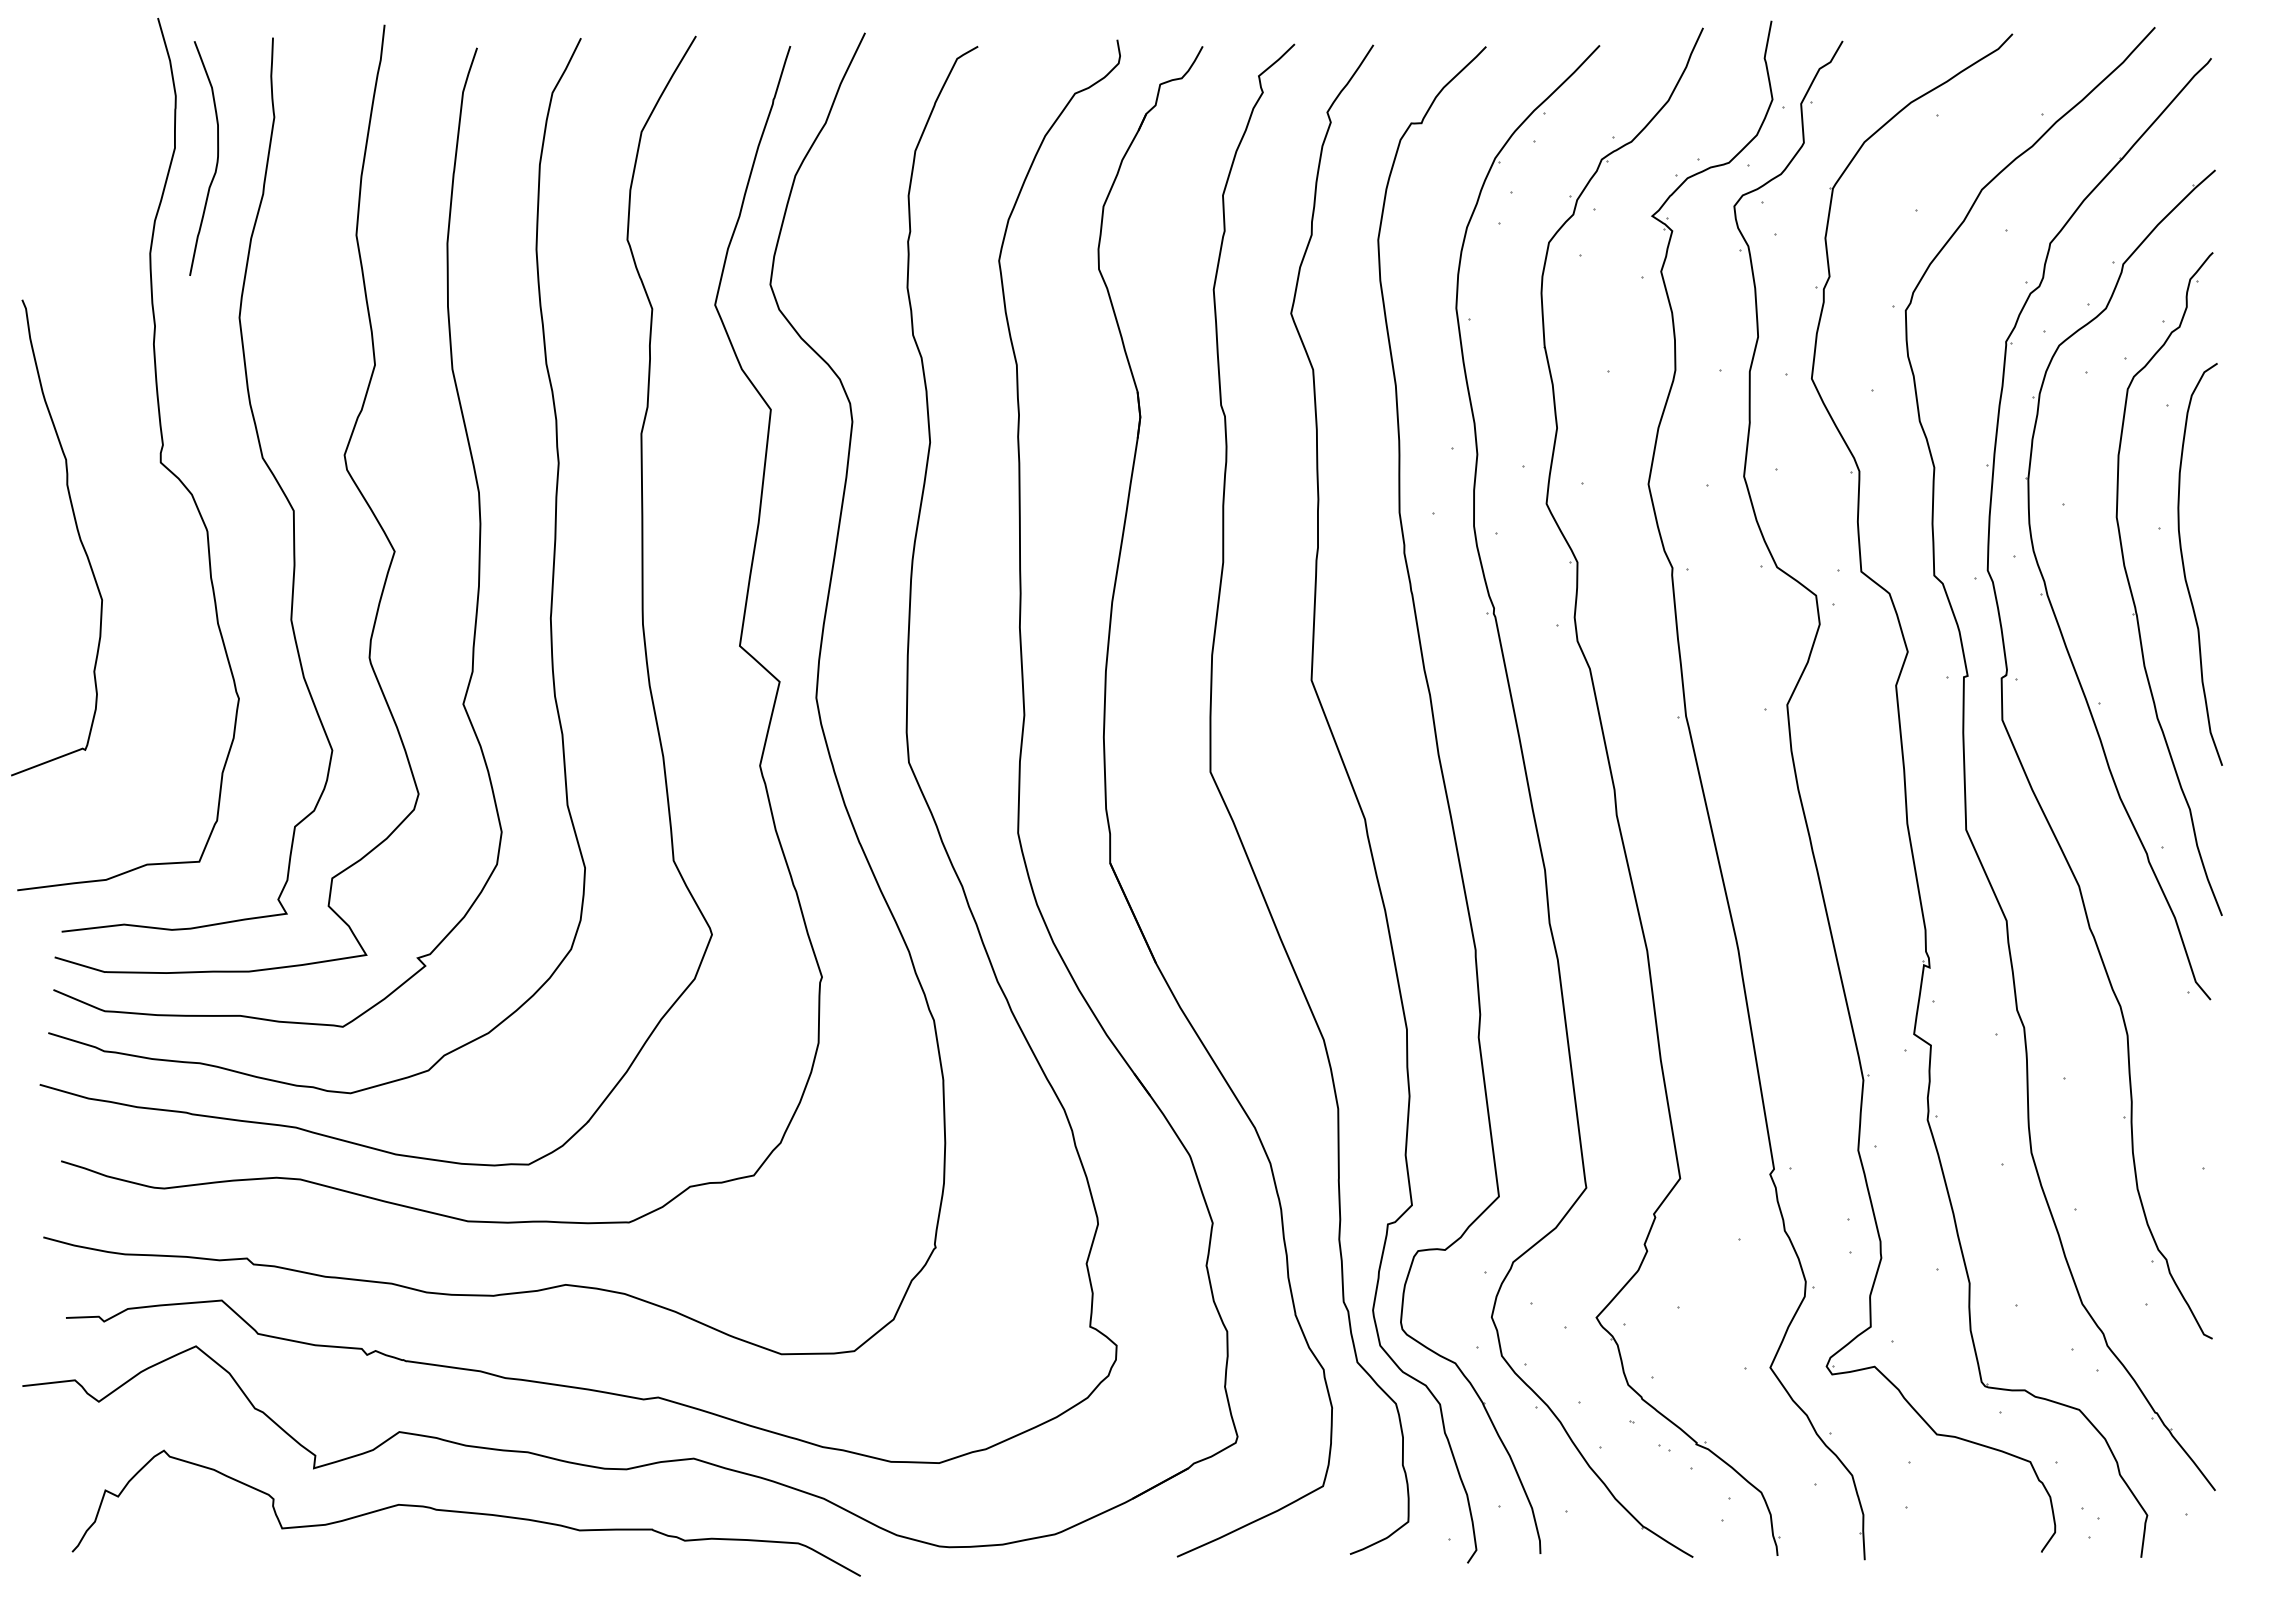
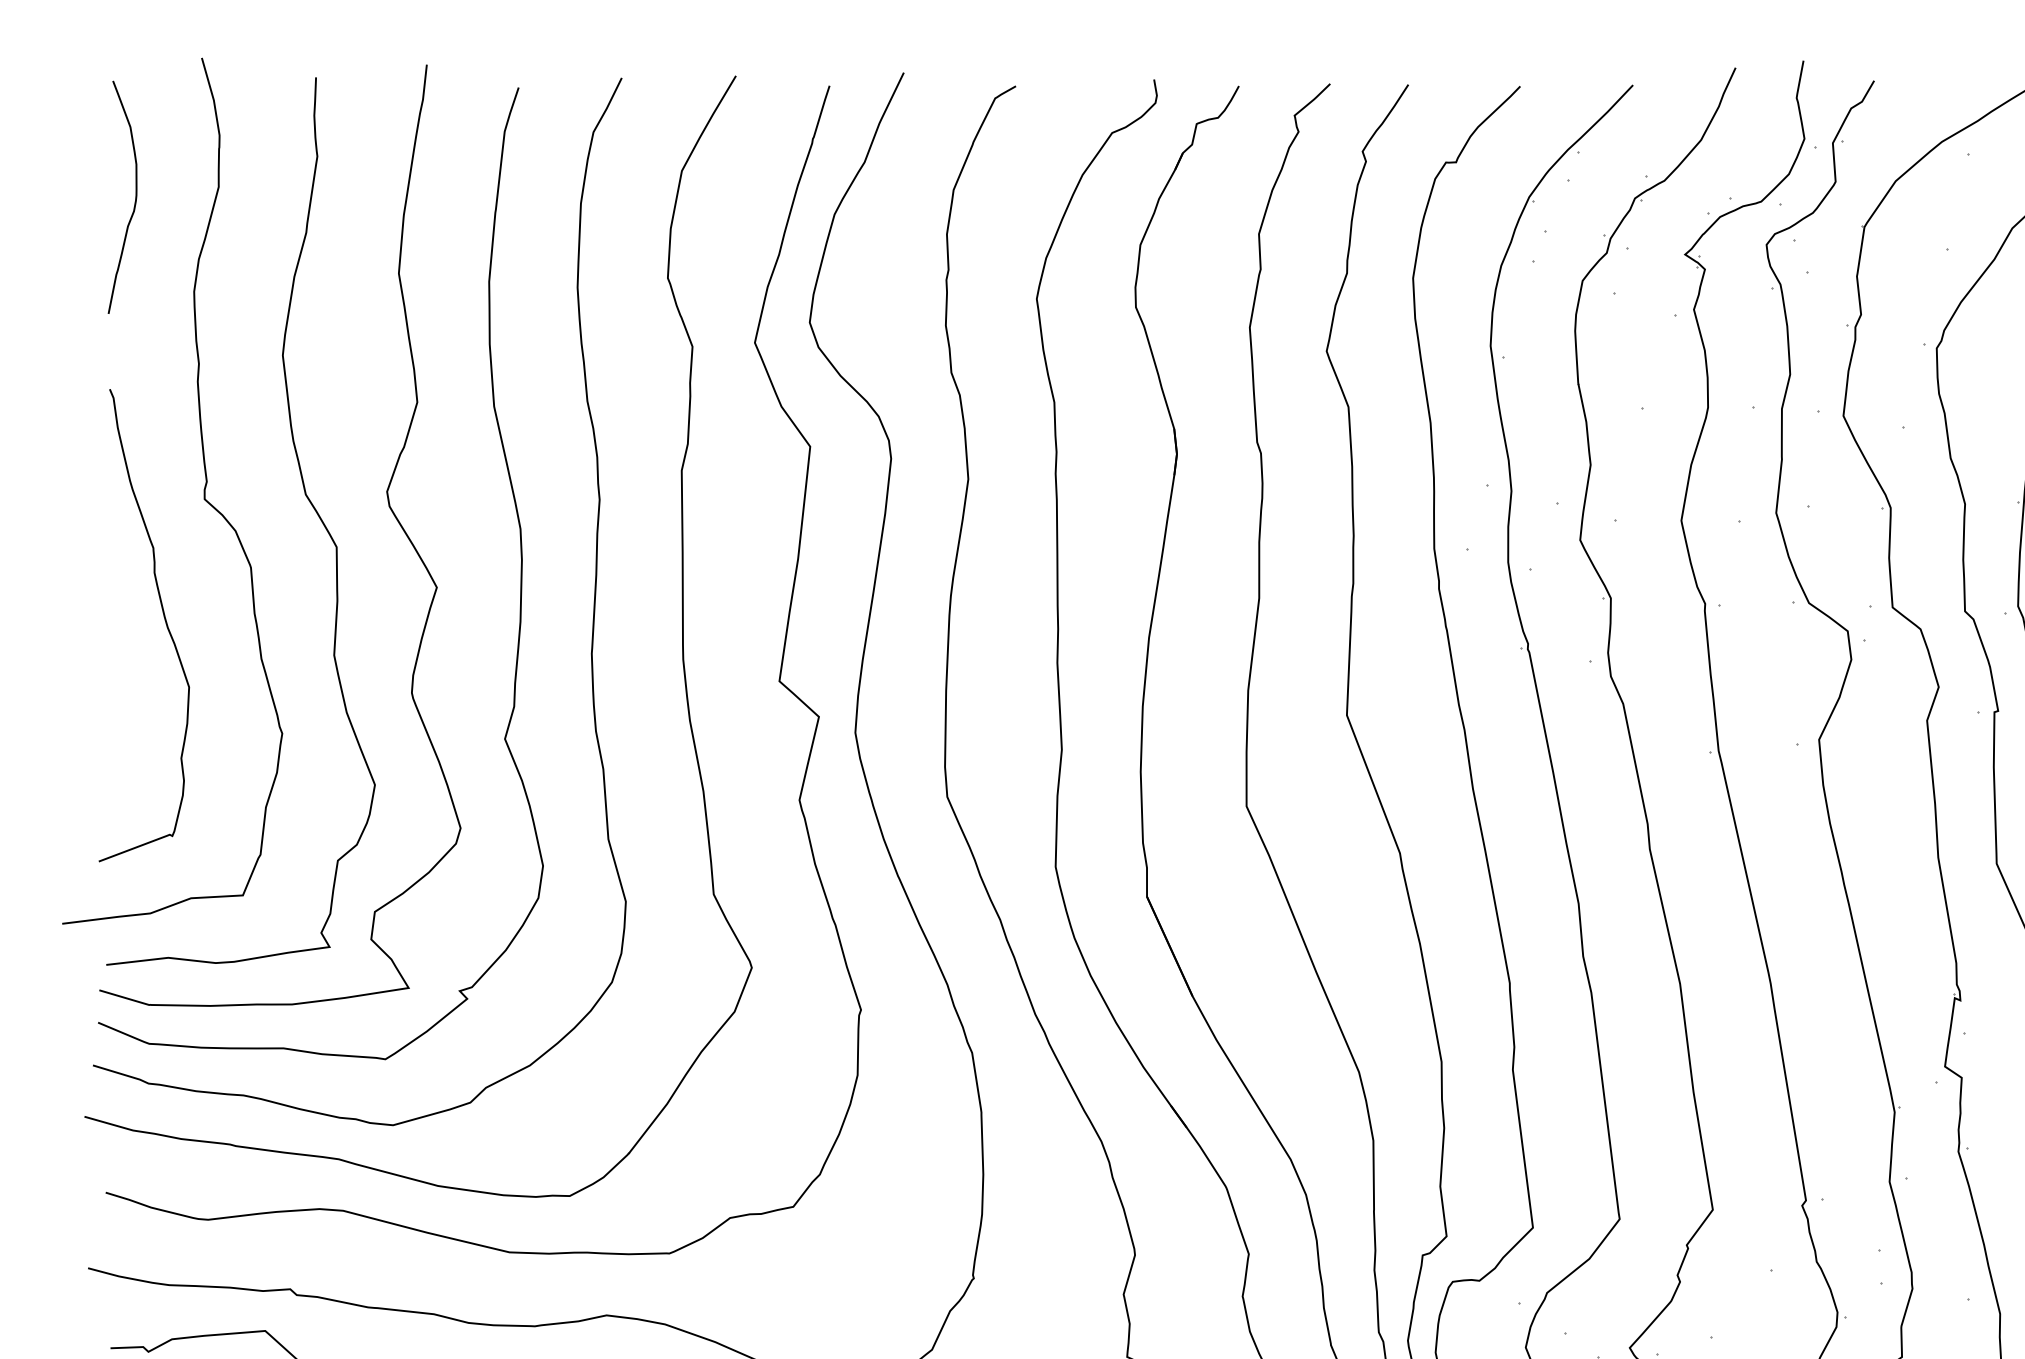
curve: (216, 159) -> (134, 198), moved
curve: (77, 533) -> (164, 621), moved

